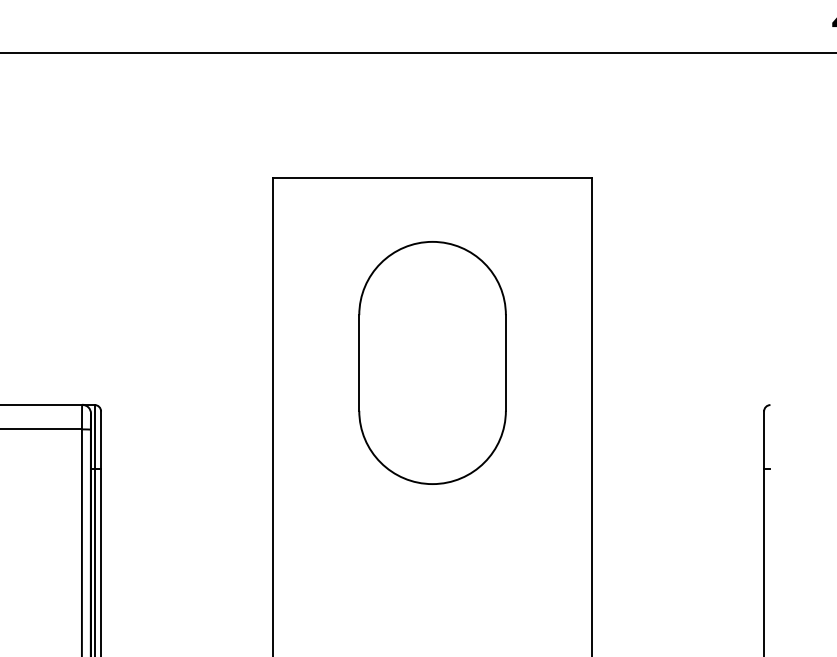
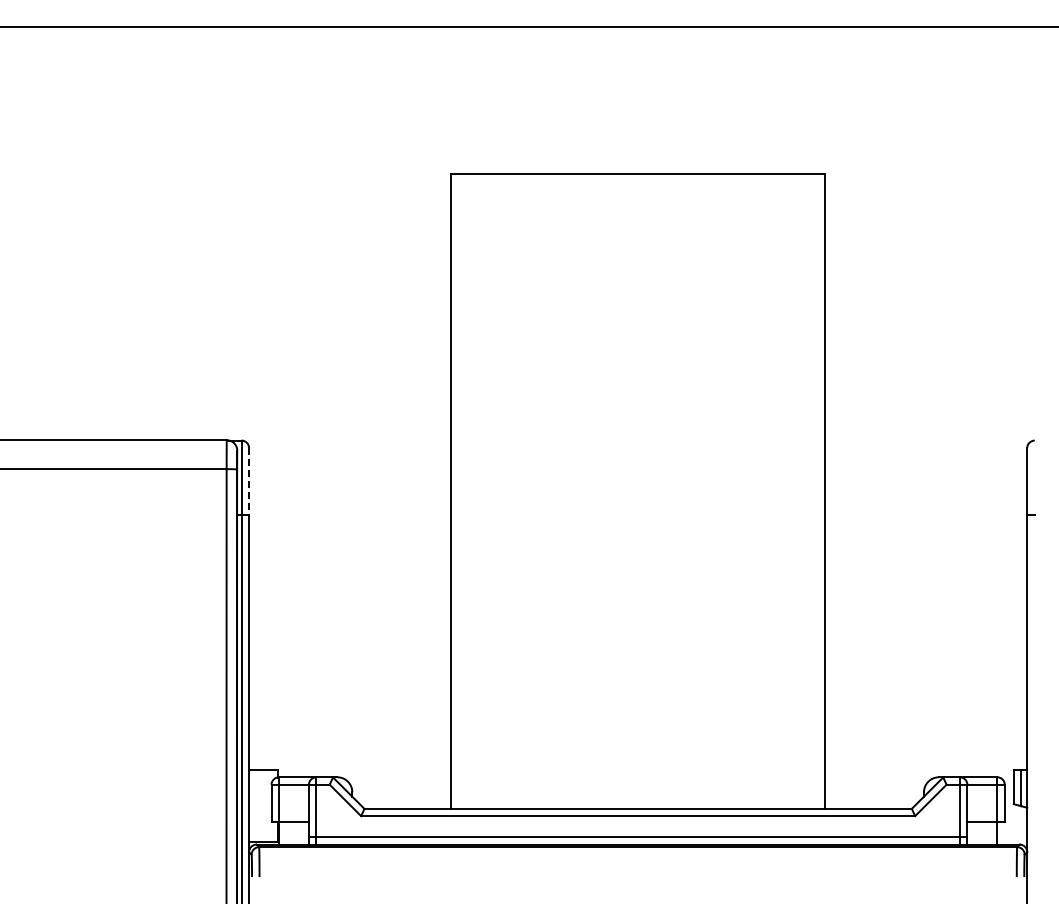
part: (432, 363) -> (638, 391), removed
line: (101, 439) -> (249, 481), solid -> dashed

